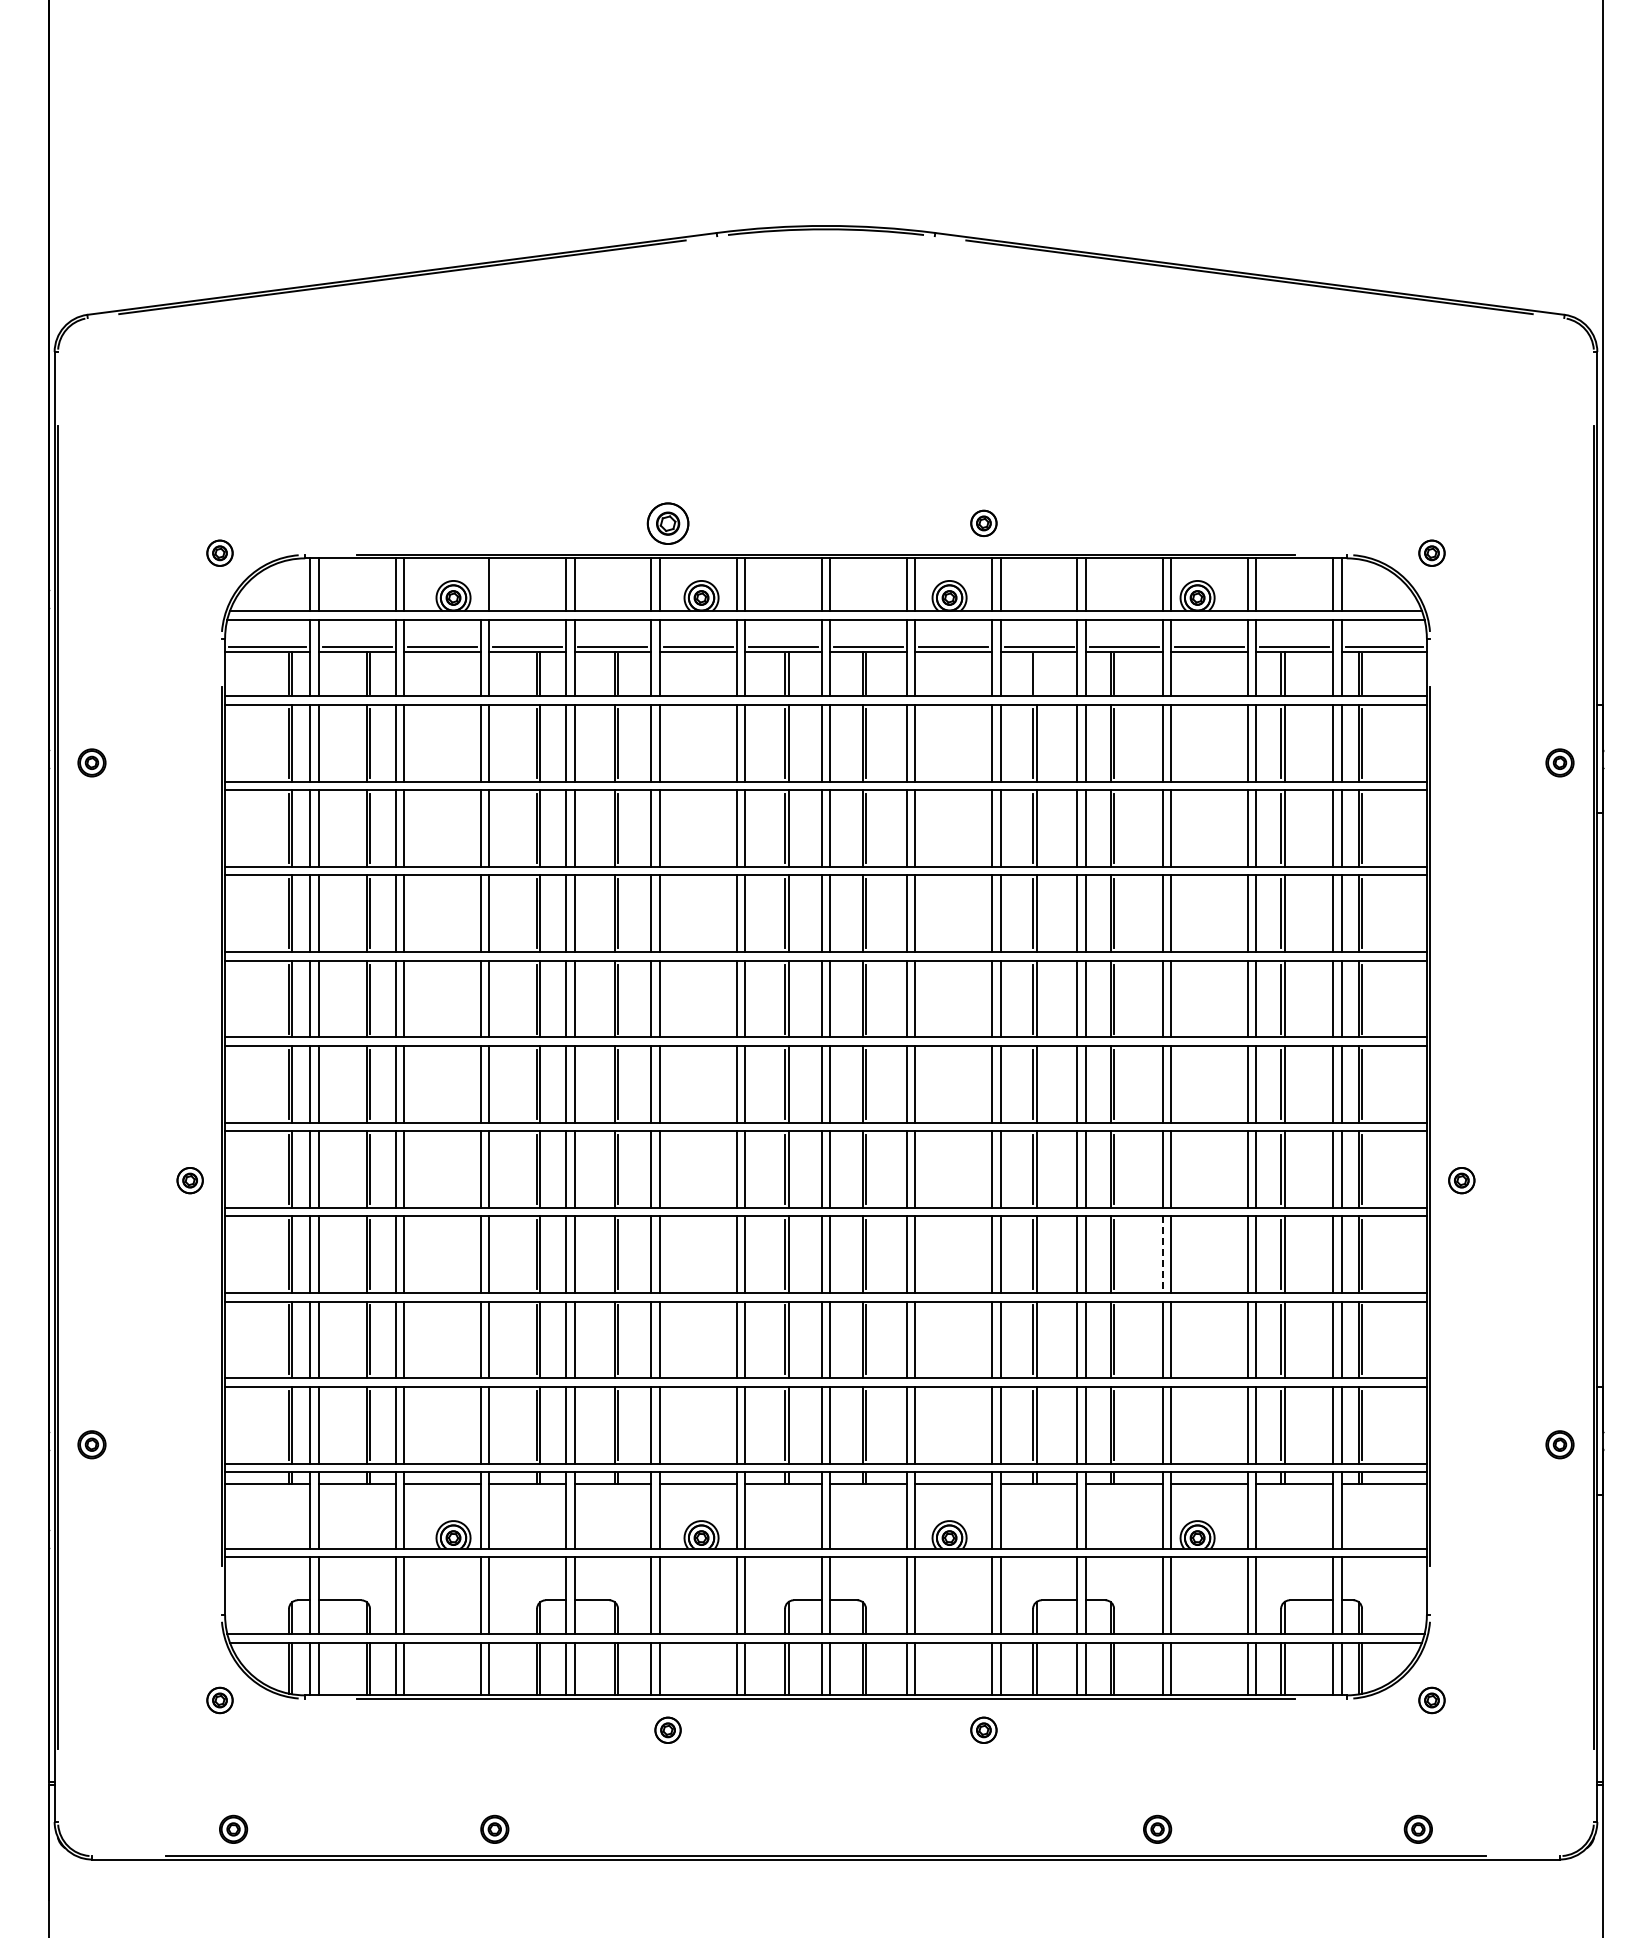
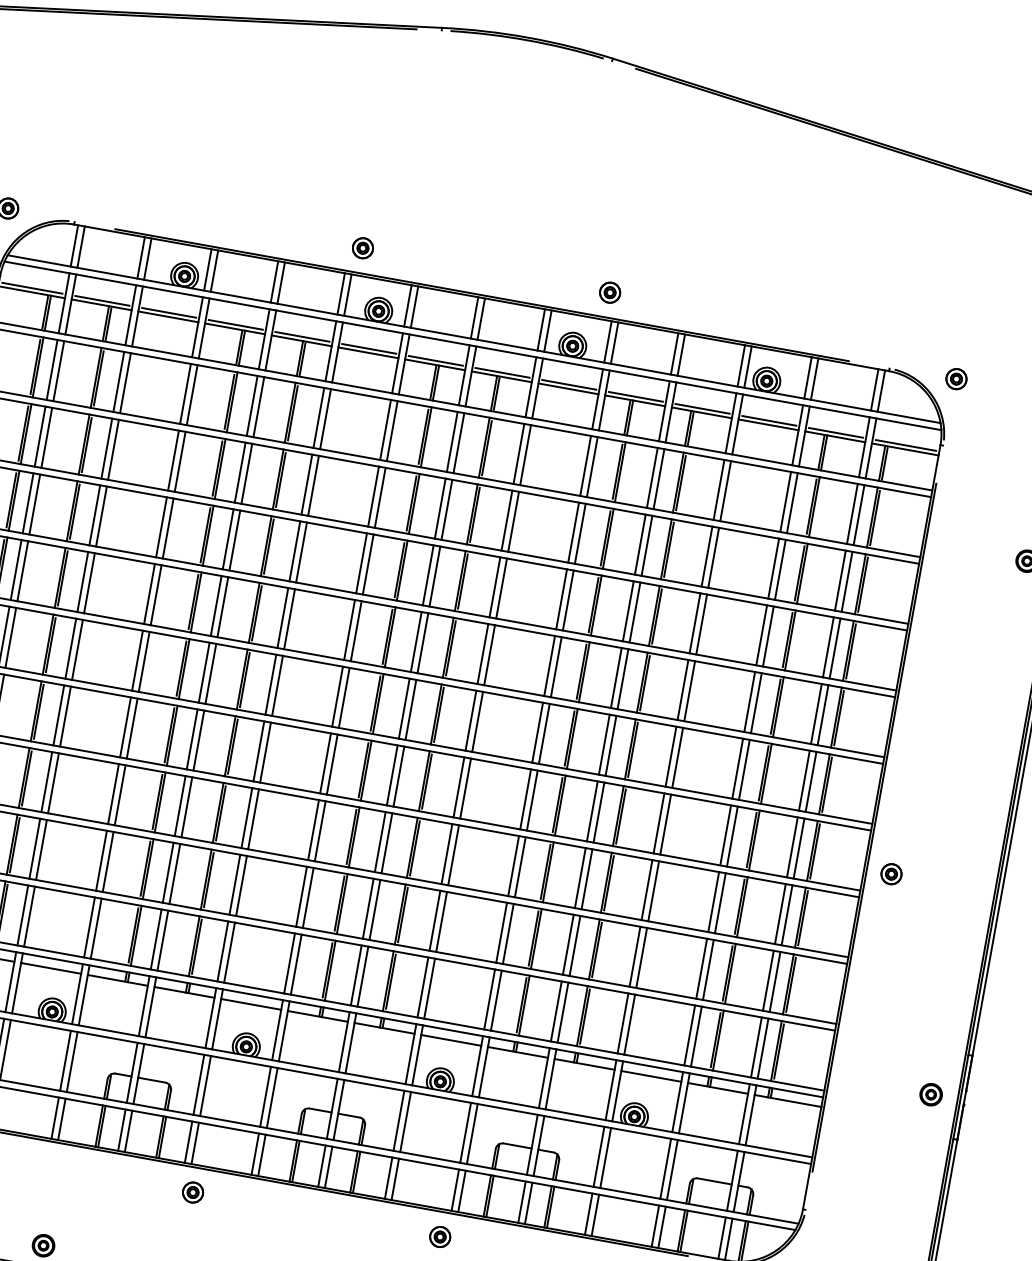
part: (667, 522) -> (362, 247), size x0.62
line: (480, 584) -> (207, 269), added
line: (1036, 673) -> (630, 417), added
line: (1162, 1255) -> (646, 890), dashed -> solid

